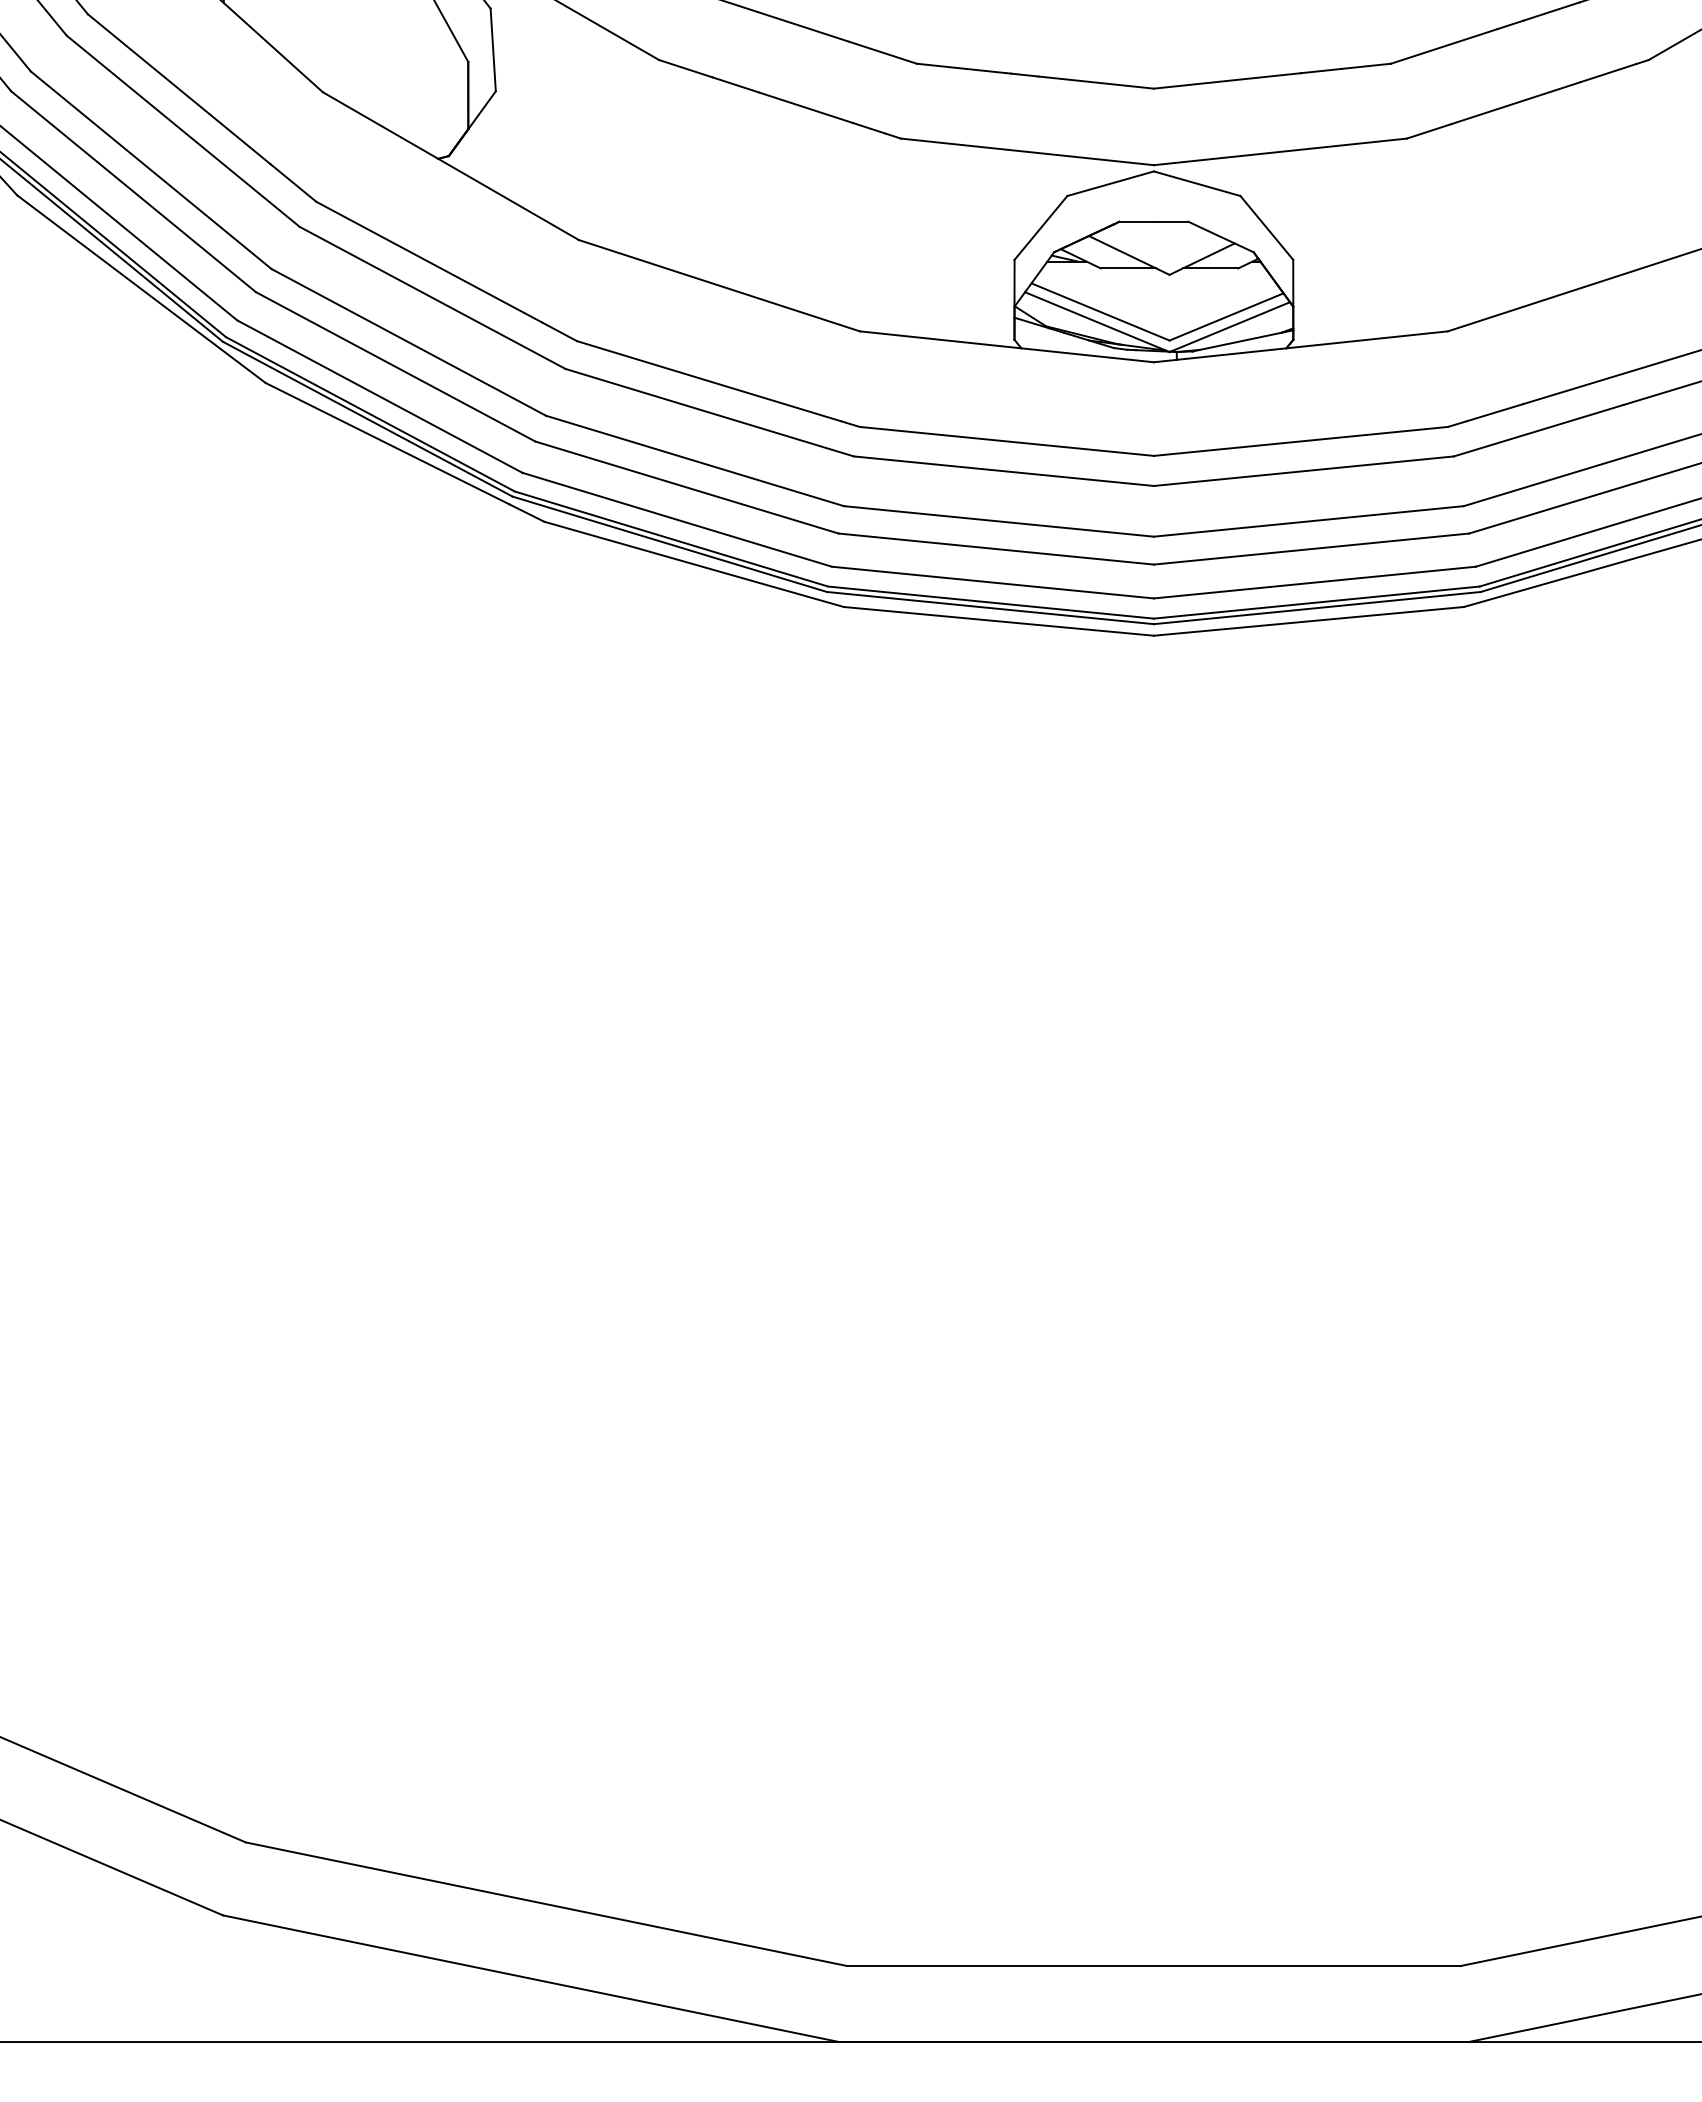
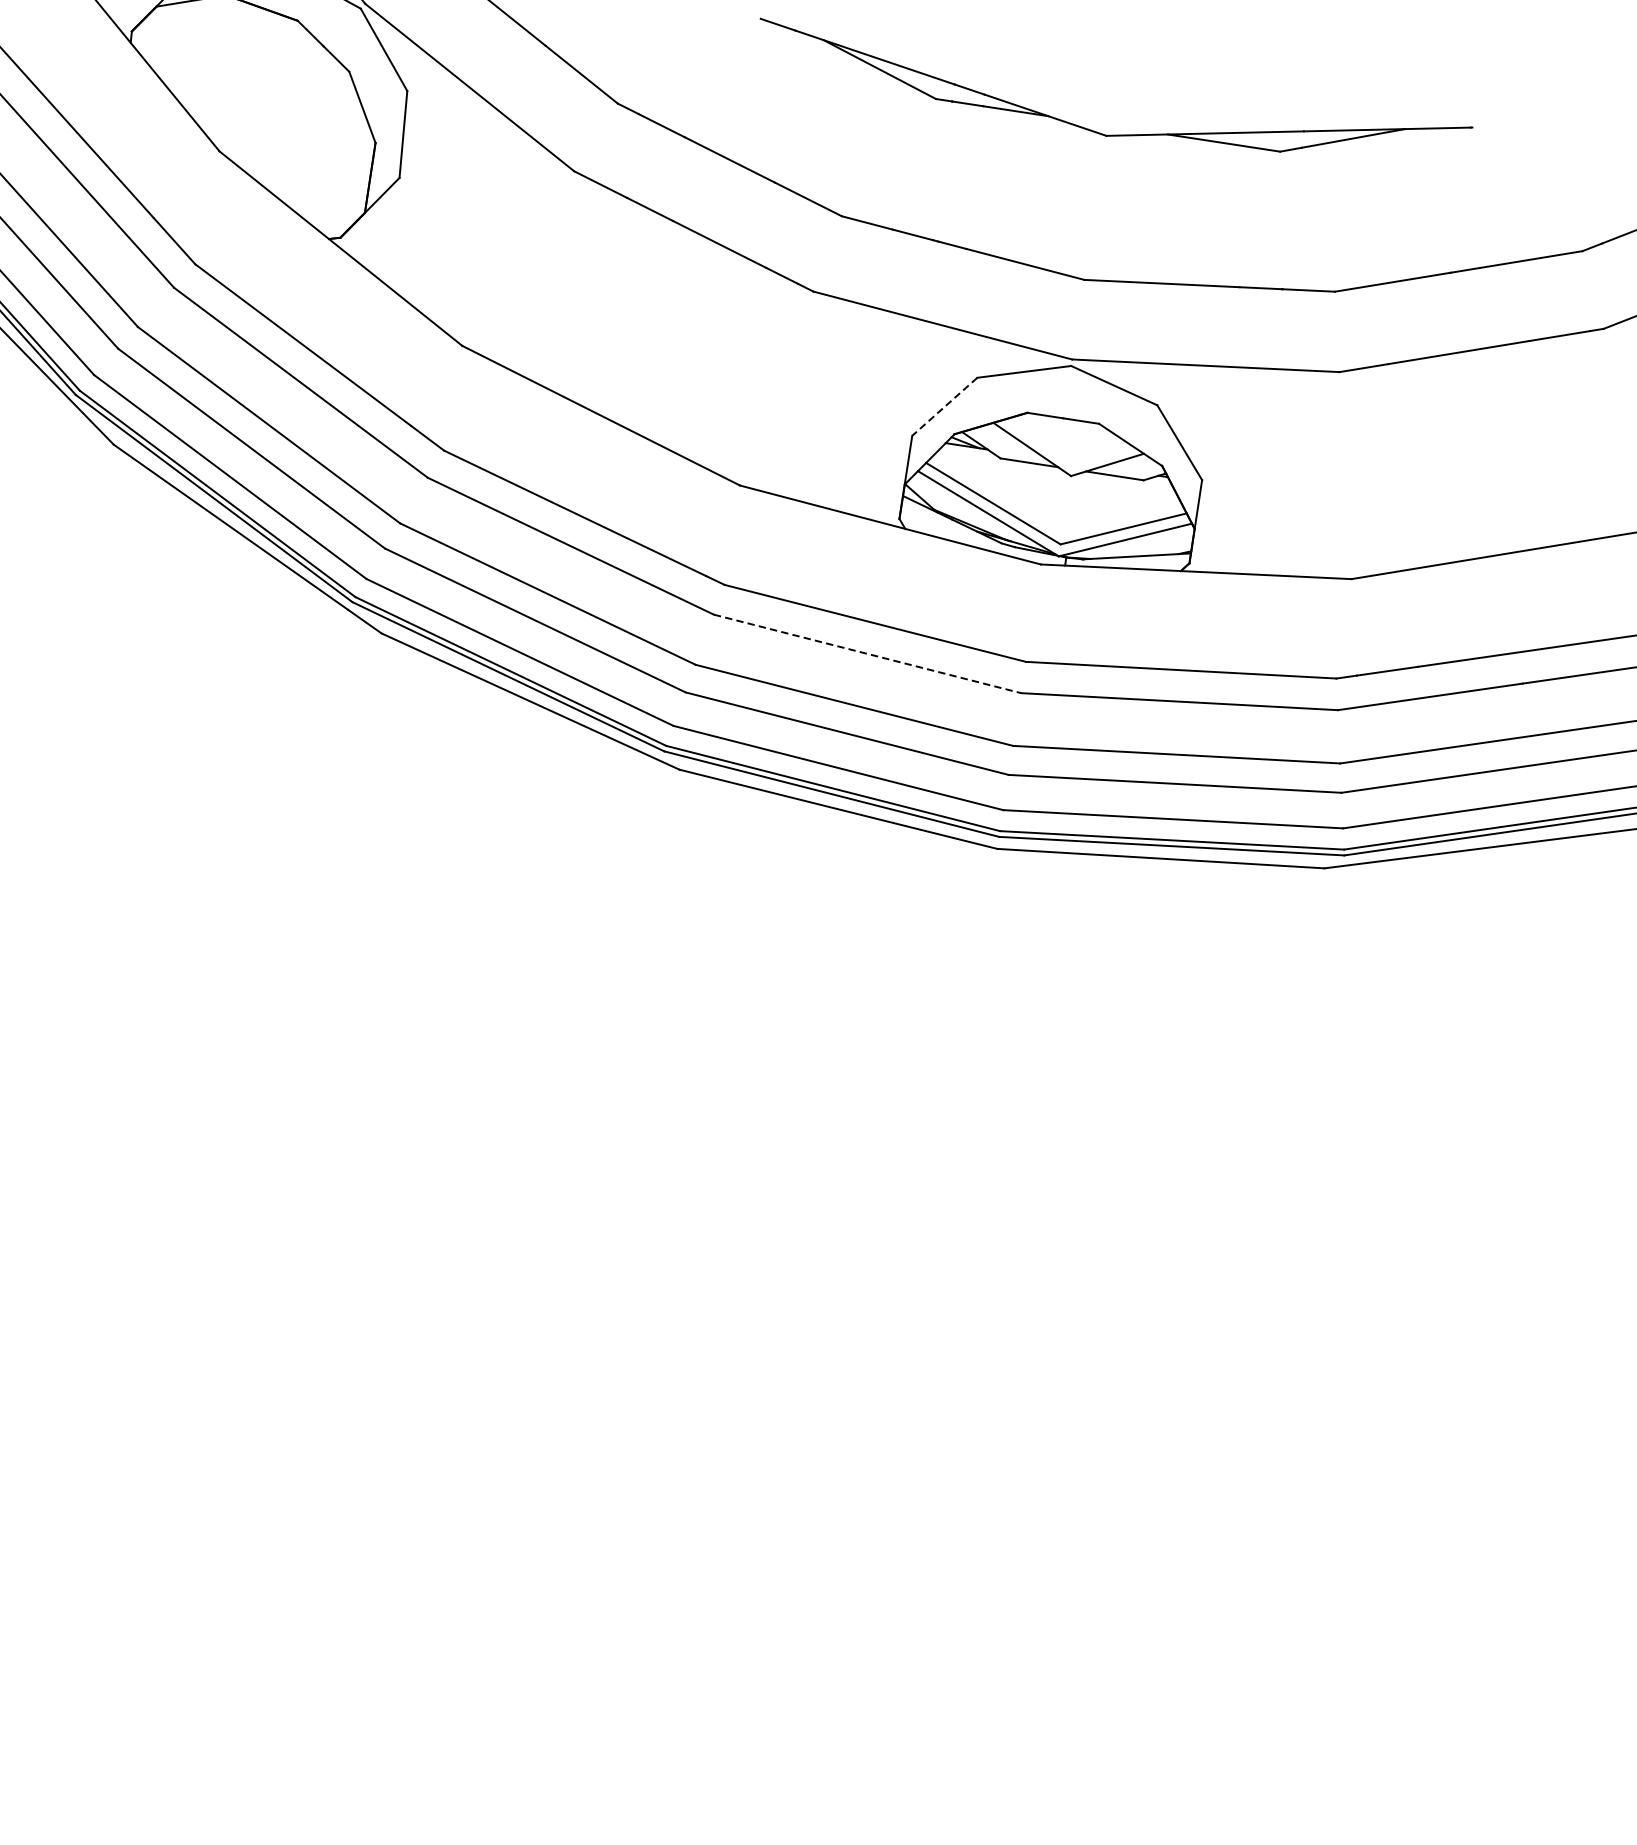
line: (1040, 228) -> (944, 407), solid -> dashed
line: (1003, 471) -> (867, 654), solid -> dashed

